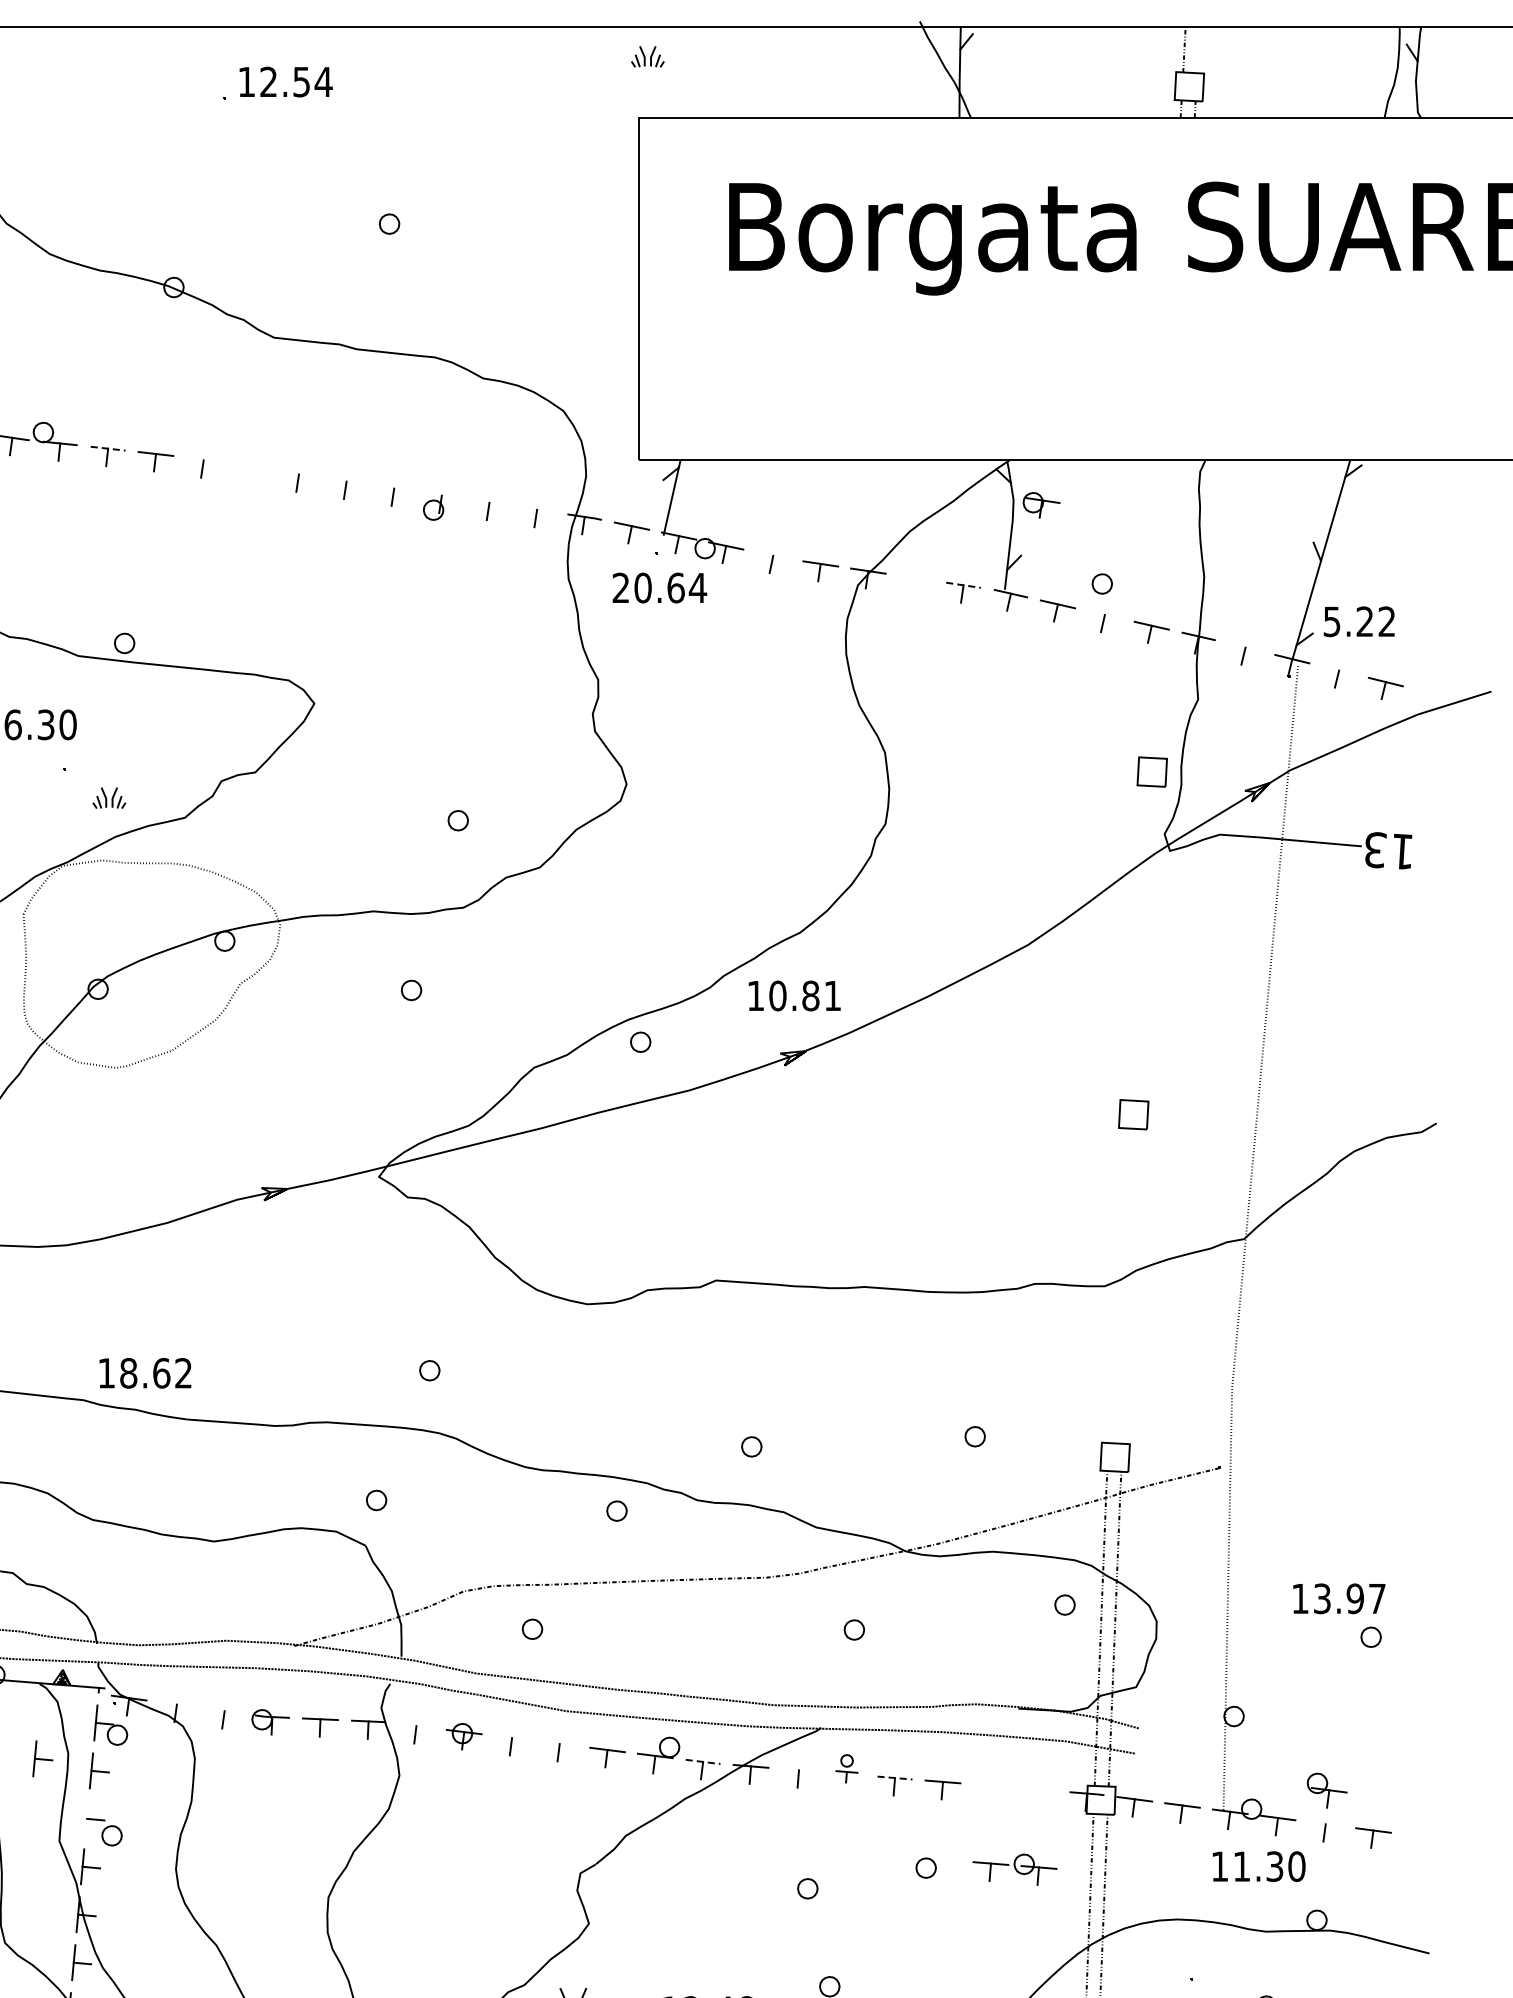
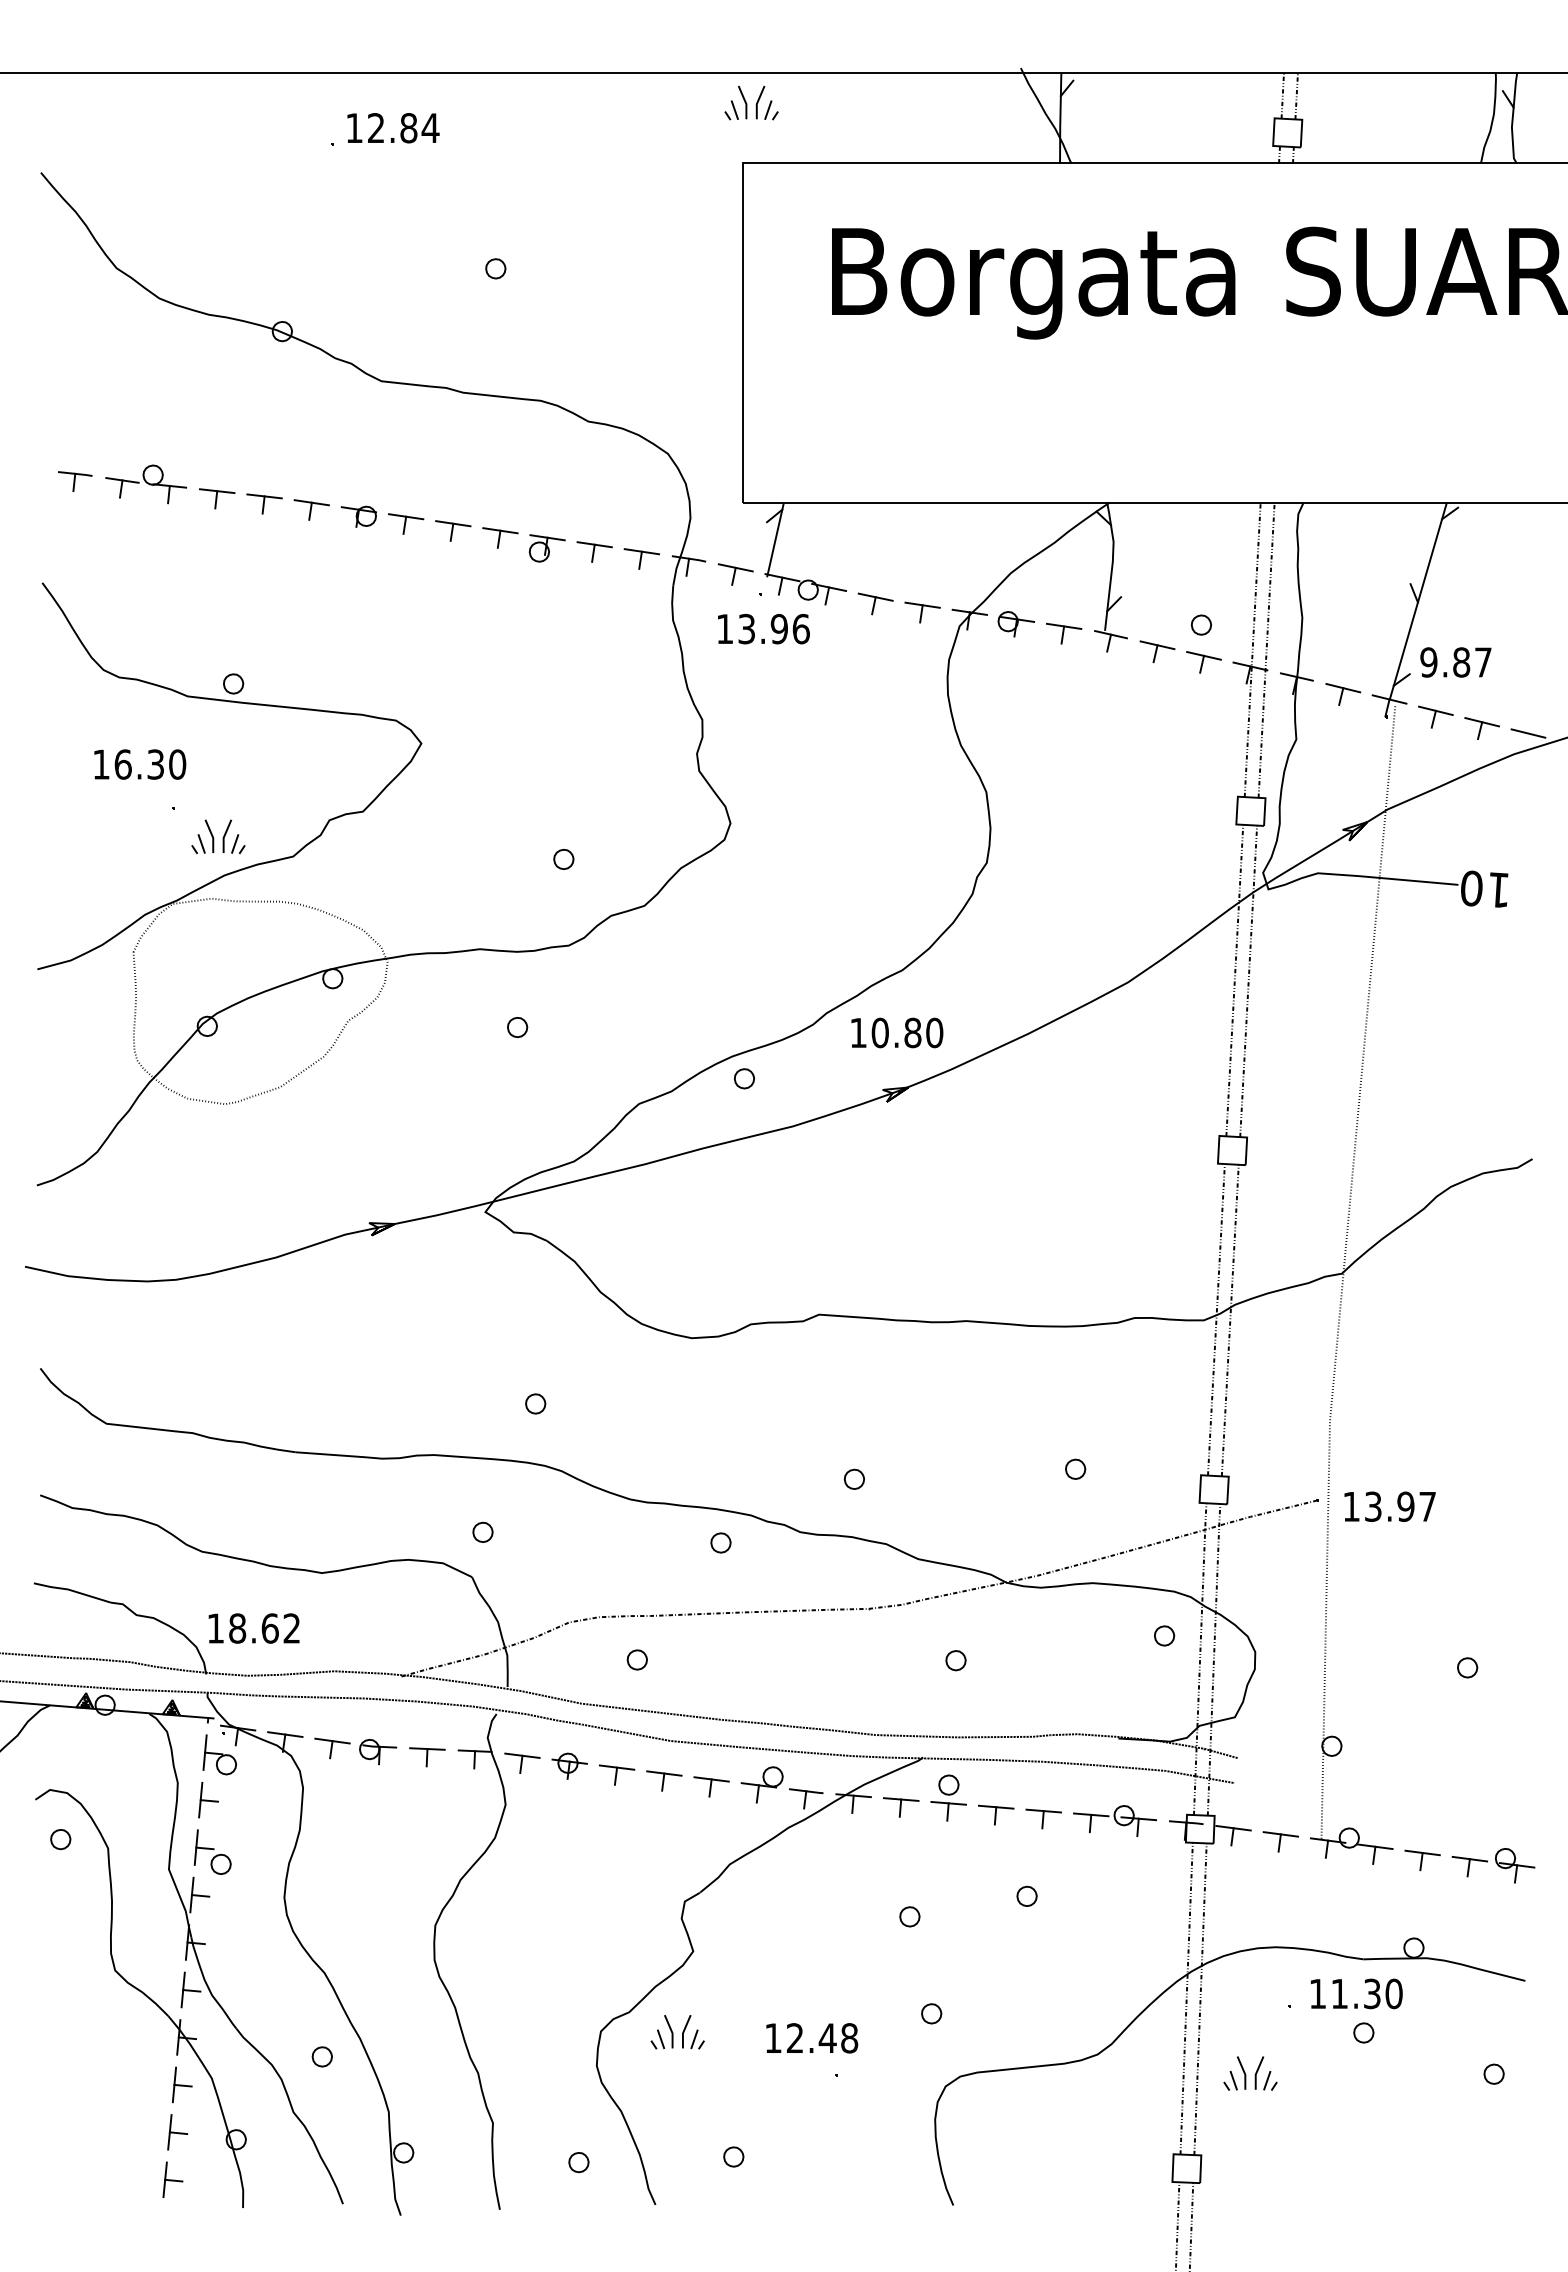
line: (1198, 50) -> (1296, 96), added
part: (647, 56) -> (751, 102), size x1.67
text: (301, 82) -> (408, 128), 12.54 -> 12.84
line: (108, 449) -> (217, 491), dashed -> solid
line: (203, 460) -> (311, 502), added
part: (250, 474) -> (358, 516), added
line: (299, 474) -> (406, 516), added
line: (346, 481) -> (453, 523), added
line: (394, 488) -> (500, 530), added
line: (441, 495) -> (547, 537), added
line: (489, 502) -> (594, 544), added
part: (1041, 505) -> (1016, 624), moved
line: (536, 509) -> (641, 551), added
line: (773, 555) -> (875, 596), added
line: (963, 585) -> (1064, 626), dashed -> solid
text: (659, 587) -> (763, 628), 20.64 -> 13.96
line: (1153, 608) -> (1252, 649), added
line: (1168, 608) -> (1266, 649), added
line: (1104, 614) -> (1203, 655), added
text: (1358, 621) -> (1455, 662), 5.22 -> 9.87
line: (1245, 647) -> (1343, 687), added
line: (1338, 670) -> (1435, 710), added
line: (1432, 693) -> (1528, 733), added
part: (109, 797) -> (218, 836), size x1.67
text: (1376, 850) -> (1472, 888), 13 -> 10
line: (1135, 942) -> (1234, 980), added
line: (1149, 943) -> (1248, 981), added
text: (832, 995) -> (934, 1032), 10.81 -> 10.80
line: (1116, 1285) -> (1215, 1319), added
line: (1130, 1286) -> (1229, 1320), added
text: (144, 1373) -> (253, 1628), moved
text: (1338, 1598) -> (1389, 1506), moved
line: (177, 1704) -> (285, 1734), added
line: (224, 1710) -> (332, 1740), added
line: (416, 1725) -> (522, 1755), added
line: (511, 1737) -> (616, 1767), added
line: (559, 1743) -> (664, 1773), added
part: (42, 1759) -> (152, 1788), removed
line: (704, 1762) -> (807, 1791), dashed -> solid
part: (846, 1768) -> (948, 1797), size x1.67
line: (798, 1770) -> (900, 1799), added
line: (895, 1778) -> (996, 1807), dashed -> solid
part: (1327, 1790) -> (1515, 1865), moved
line: (86, 1818) -> (195, 1847), added
line: (1325, 1823) -> (1422, 1852), added
text: (1258, 1866) -> (1356, 1993), moved
part: (1014, 1869) -> (1114, 1820), moved

